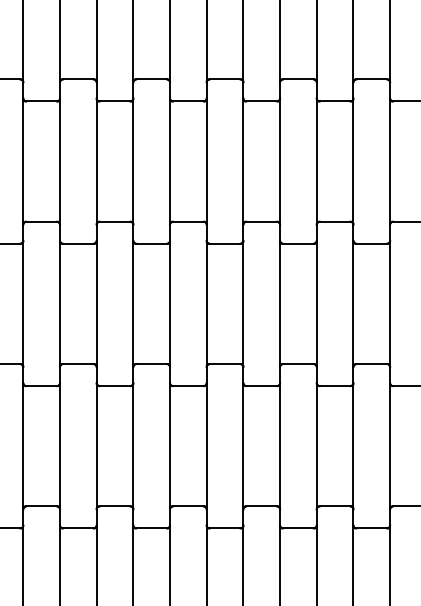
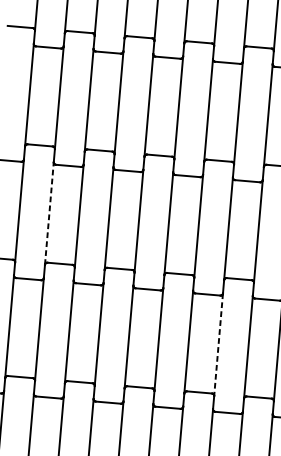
line: (59, 303) -> (49, 213), solid -> dashed
line: (280, 446) -> (218, 344), solid -> dashed

